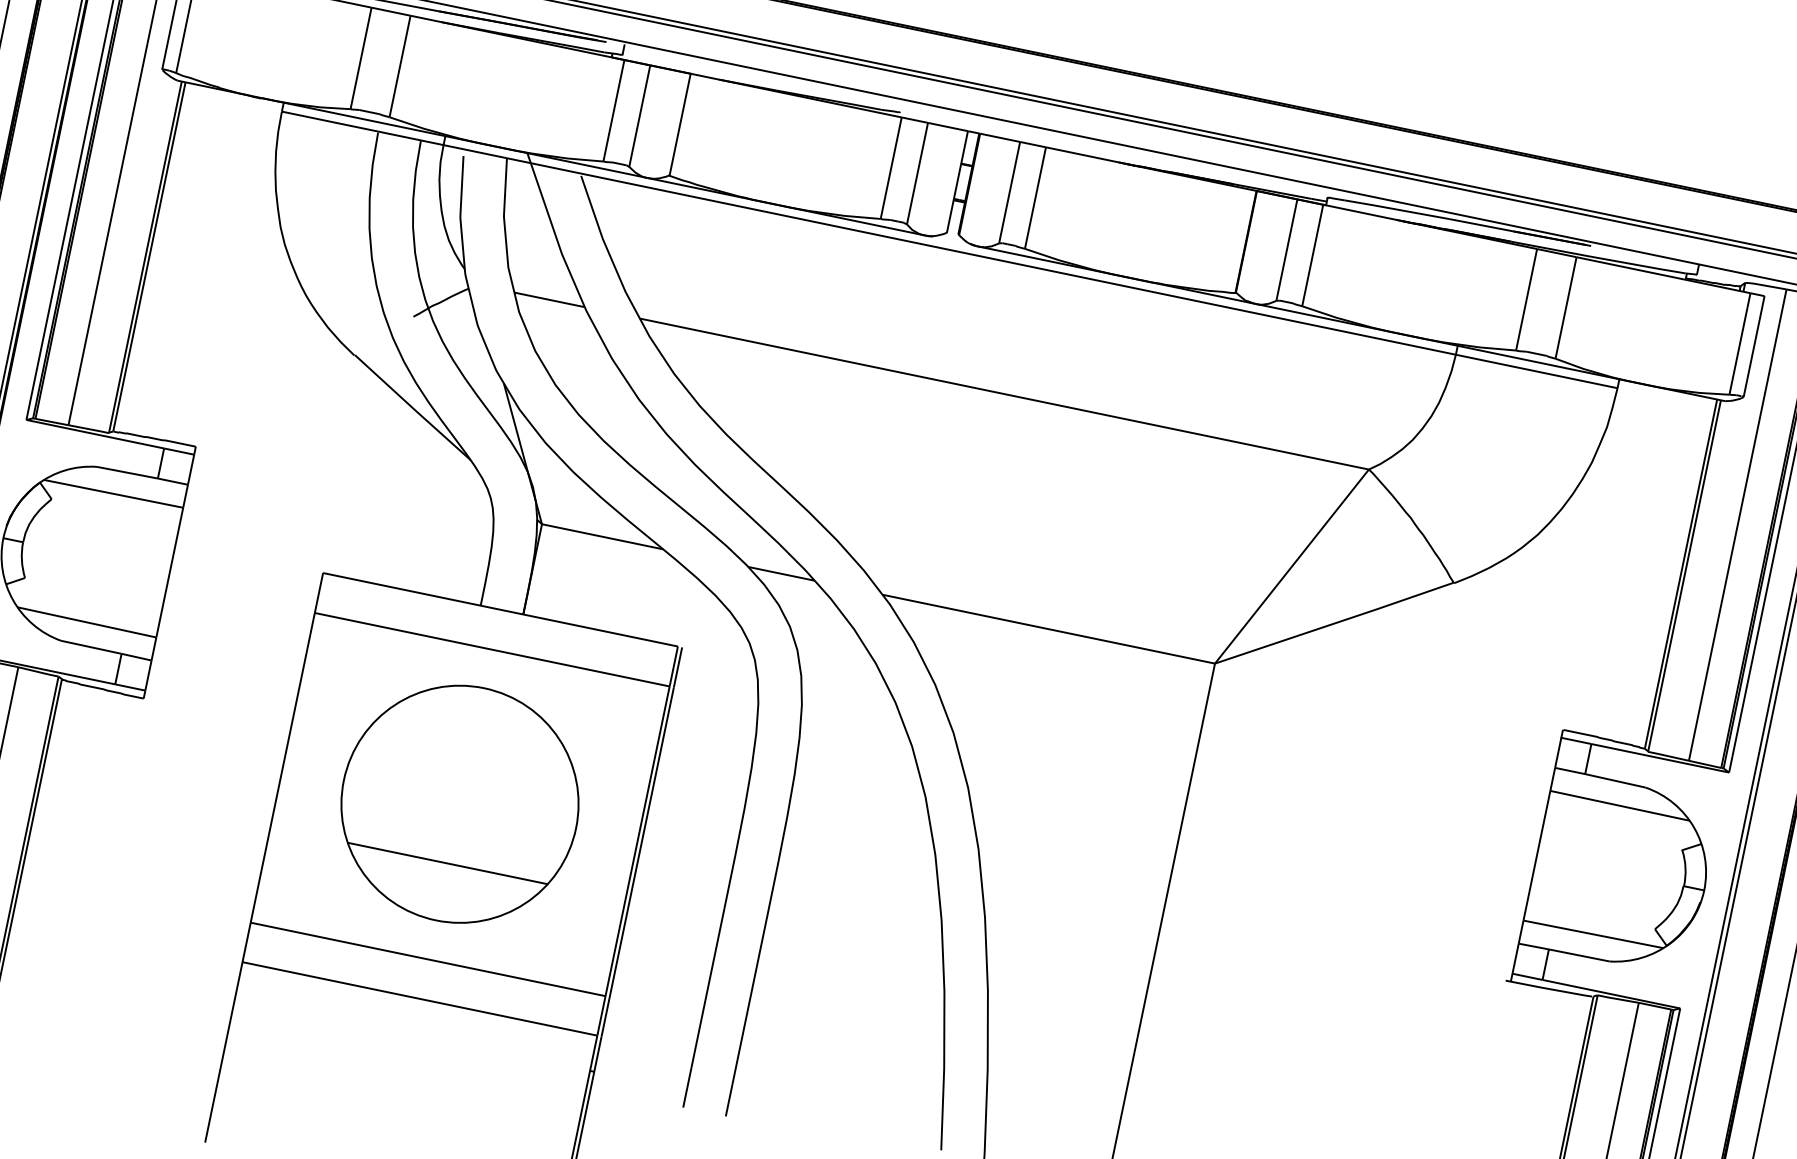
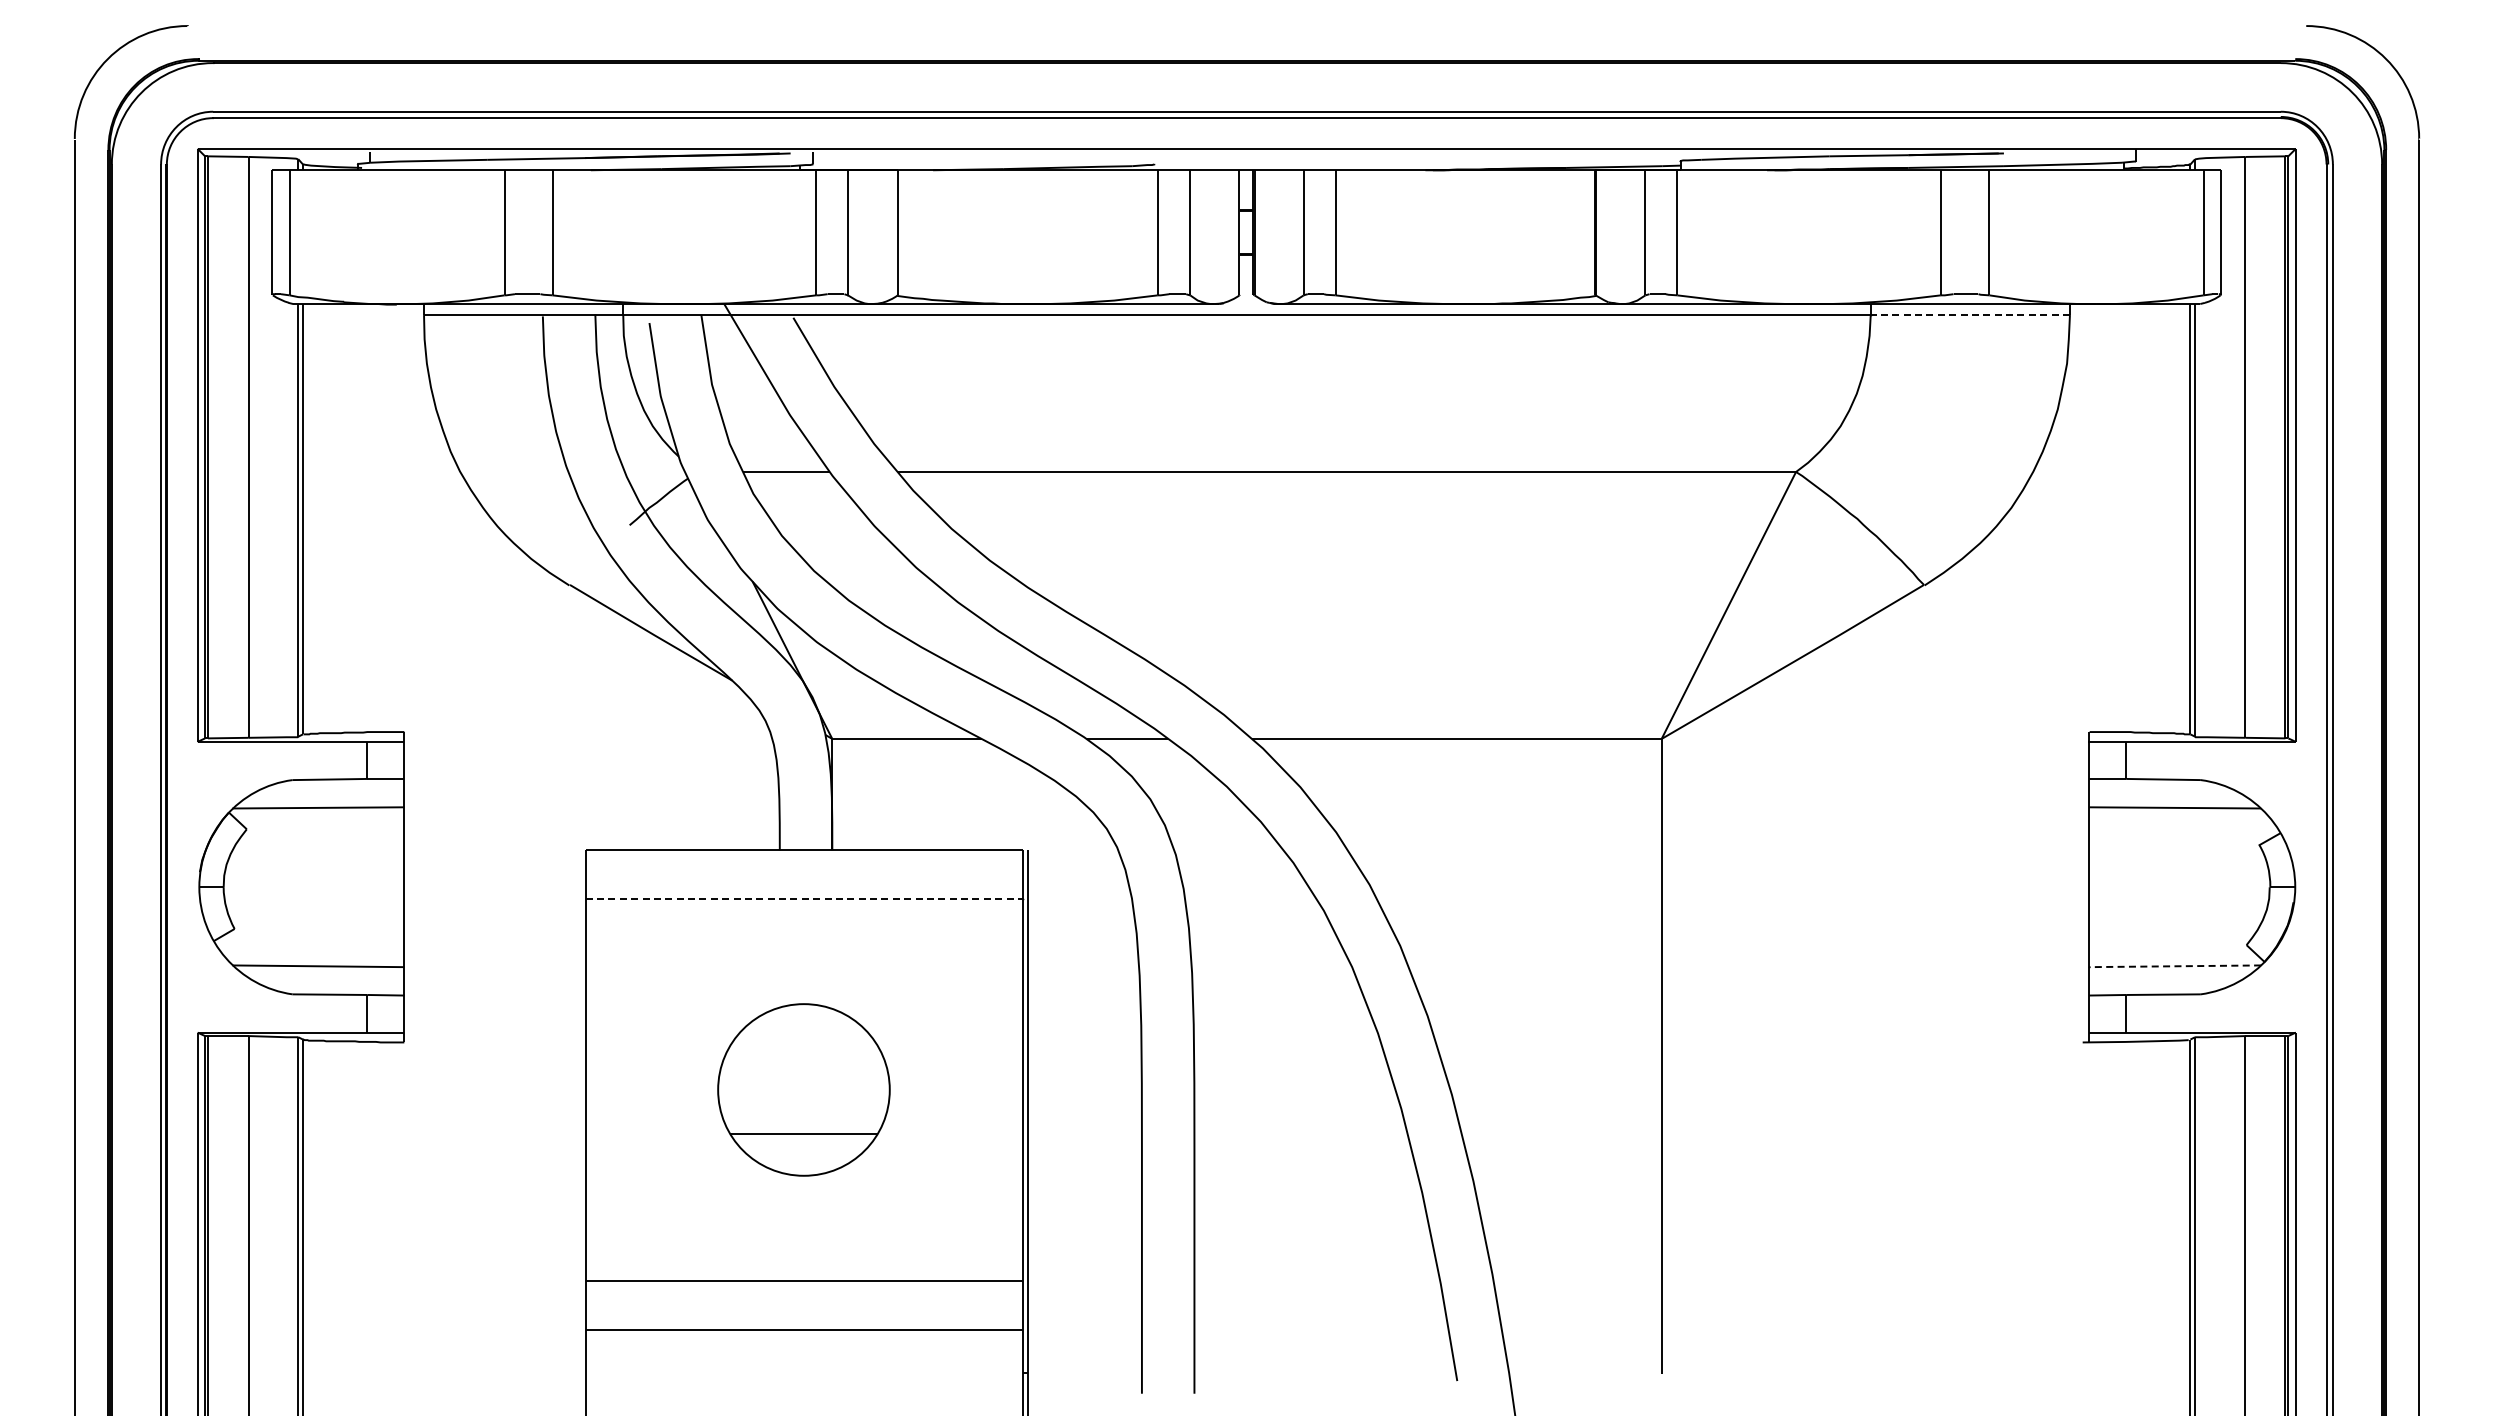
line: (1535, 371) -> (1969, 315), solid -> dashed
line: (493, 650) -> (805, 899), solid -> dashed
part: (459, 803) -> (803, 1089), size x0.6
line: (1592, 934) -> (2174, 966), solid -> dashed

